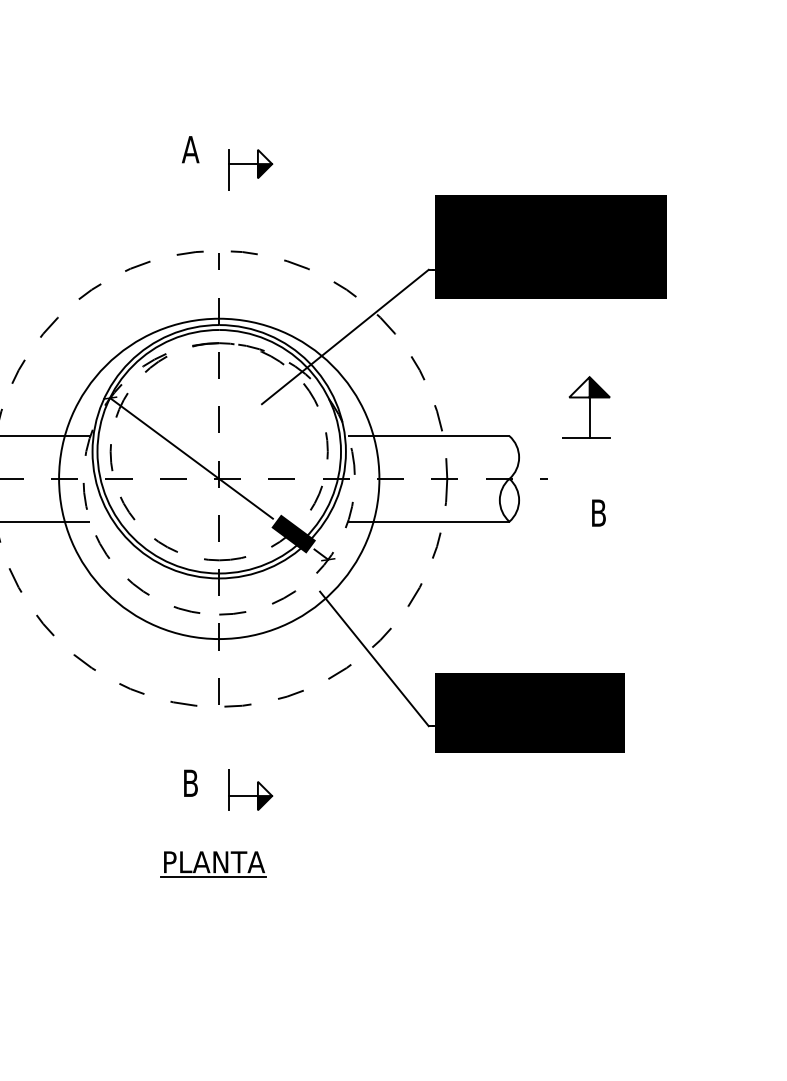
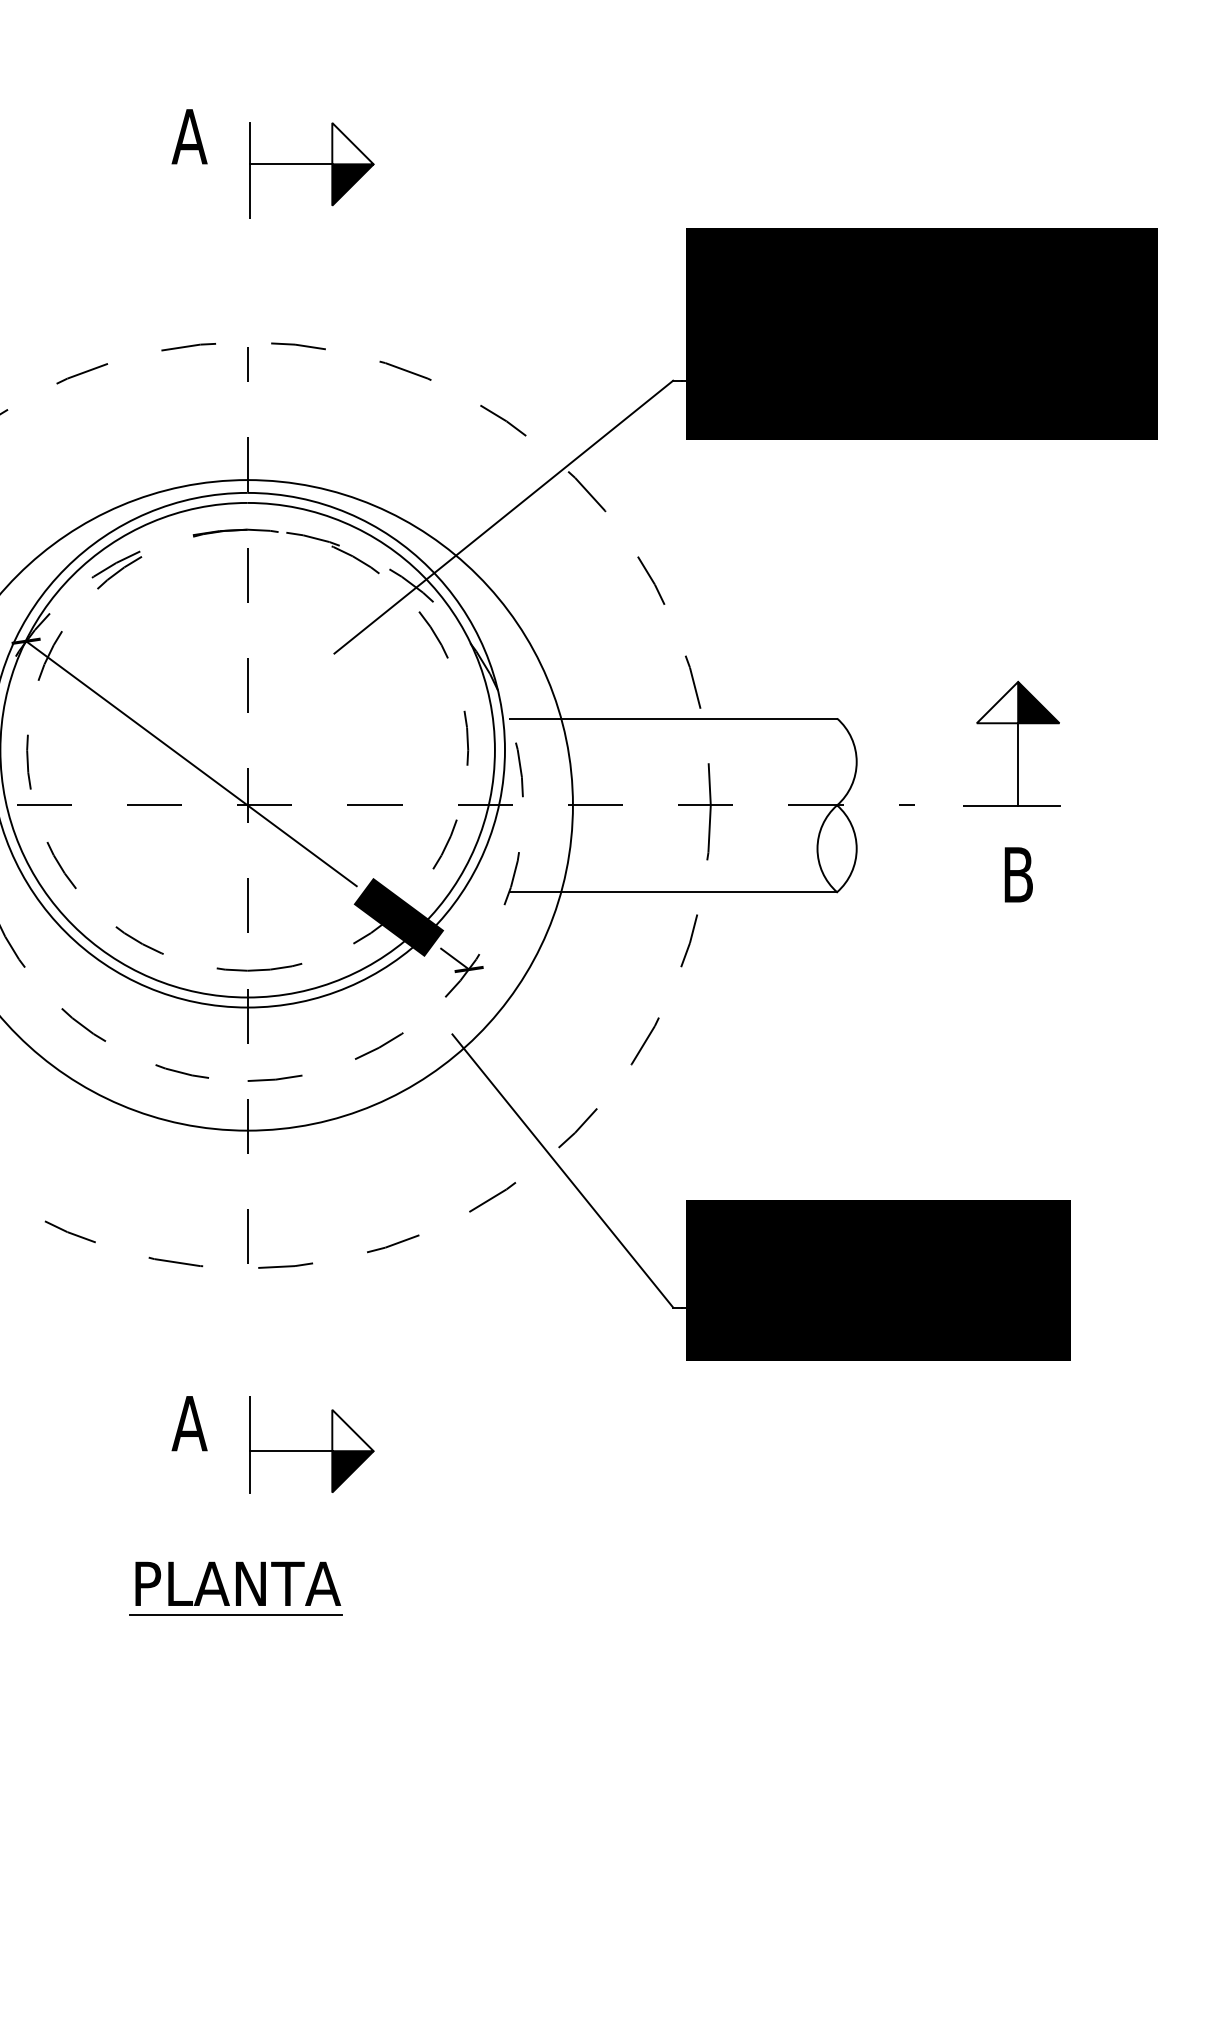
part: (250, 165) -> (311, 168), size x1.43
part: (586, 407) -> (1011, 743), moved
text: (190, 782) -> (189, 1421), B -> A
part: (250, 793) -> (311, 1444), size x1.43

